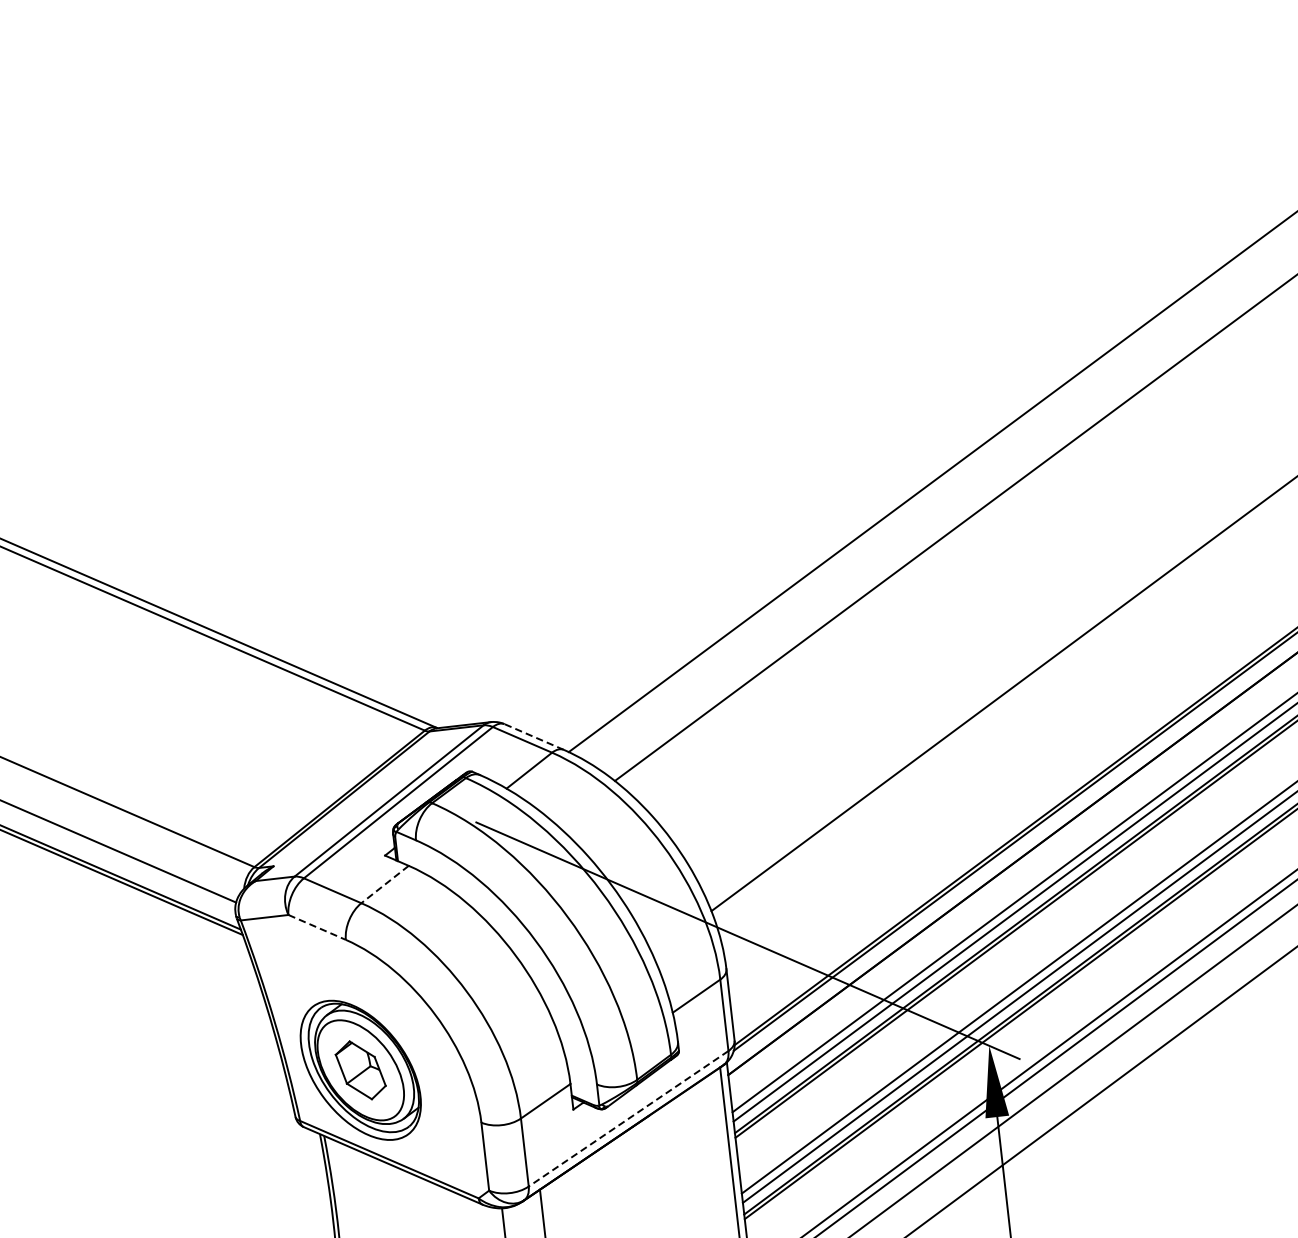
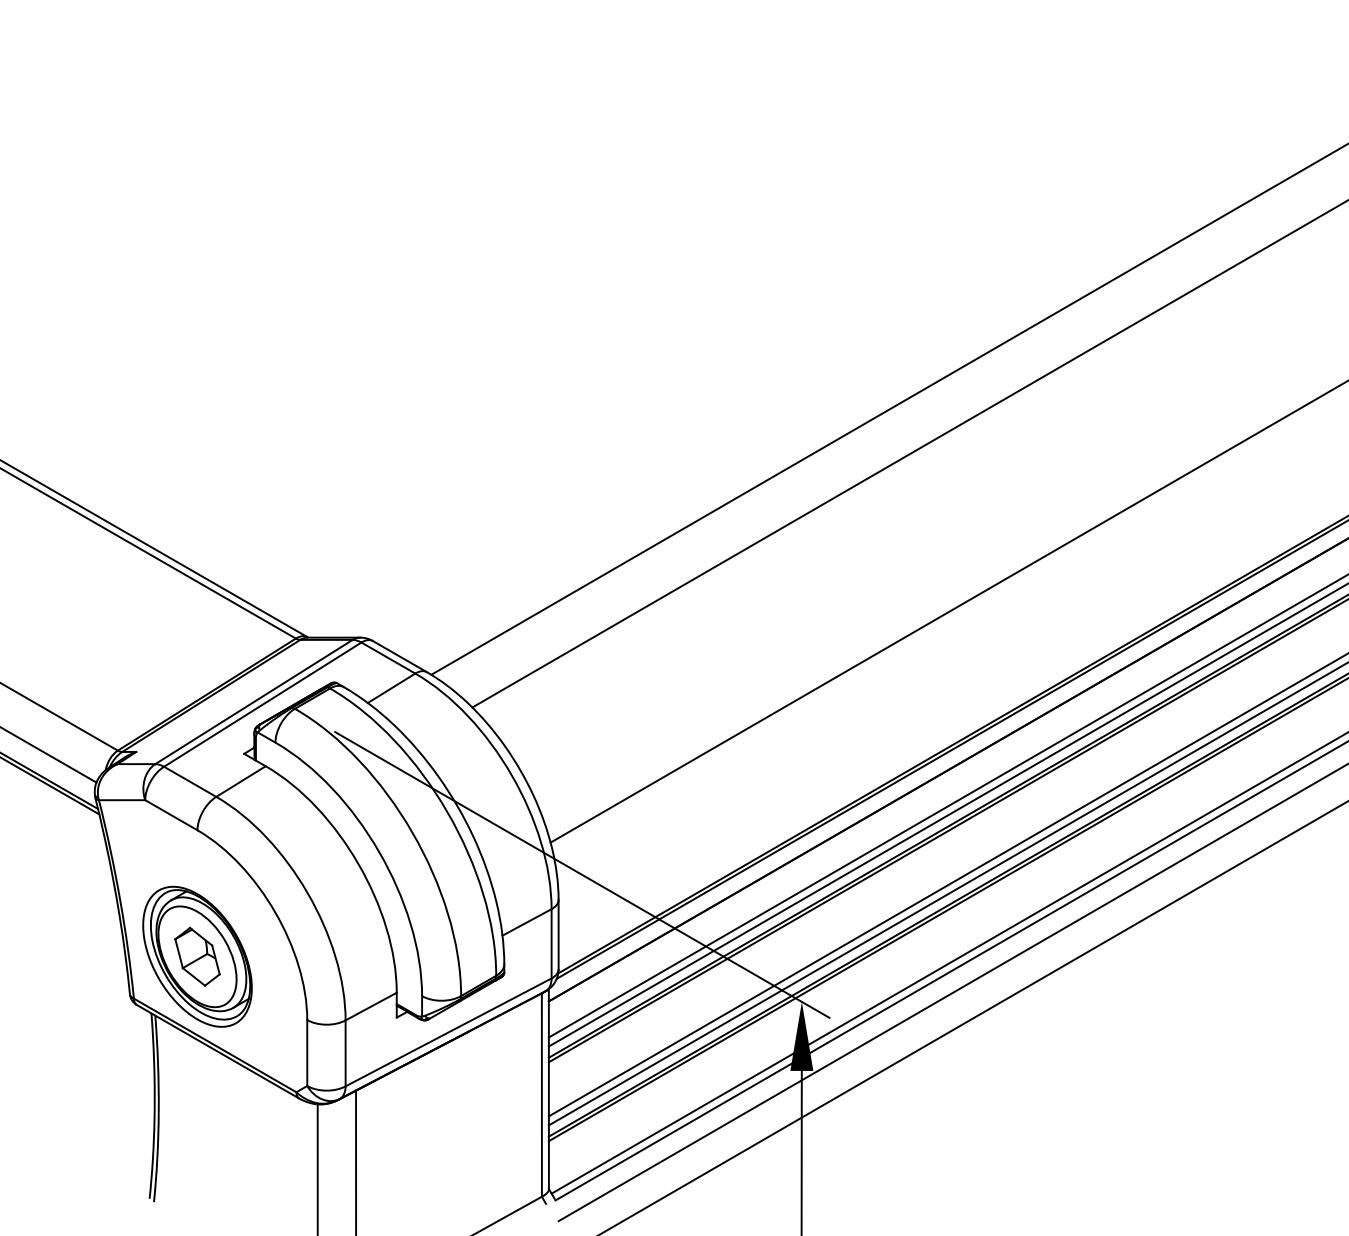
line: (533, 736) -> (399, 656), dashed -> solid
line: (384, 884) -> (240, 781), dashed -> solid
line: (317, 927) -> (171, 815), dashed -> solid
line: (628, 1118) -> (448, 1032), dashed -> solid

